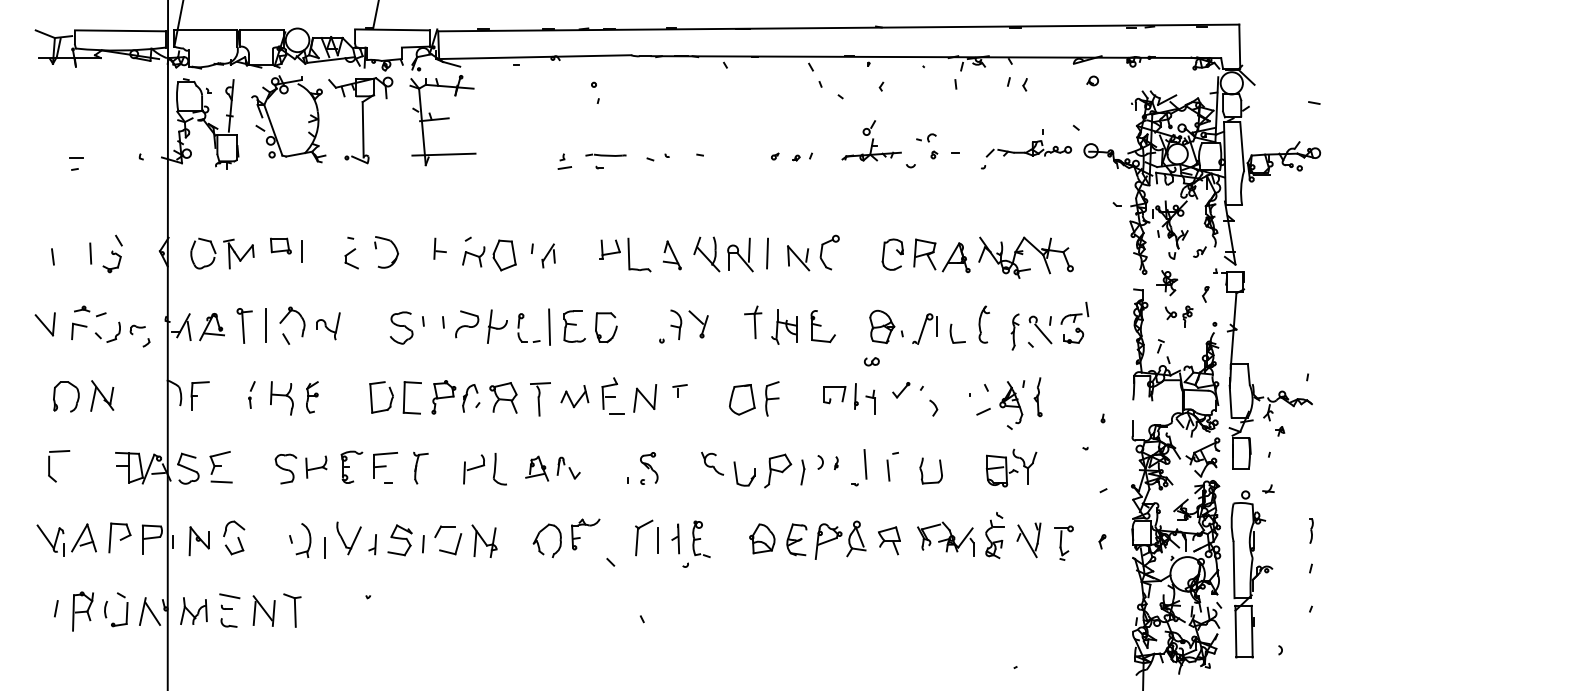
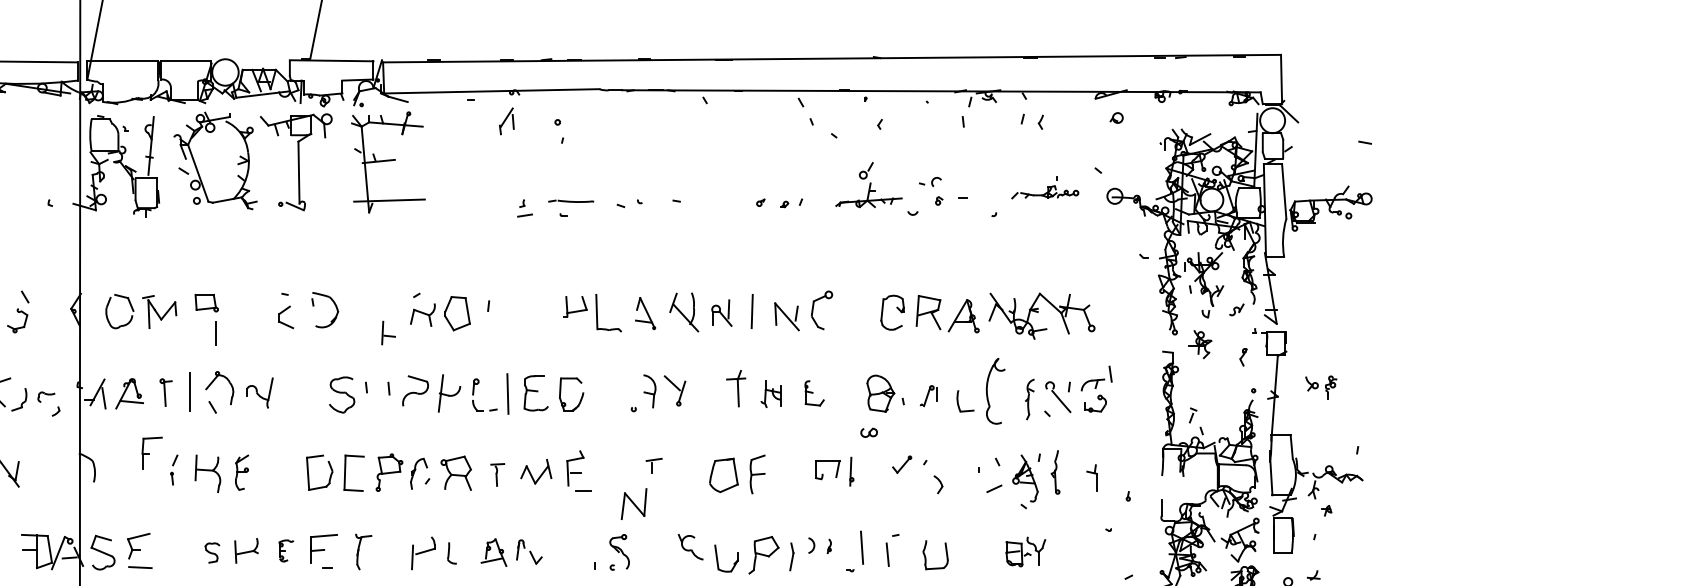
part: (1028, 143) -> (1044, 188), size x0.7
part: (439, 248) -> (387, 332), moved
line: (301, 251) -> (216, 333), moved
part: (740, 254) -> (721, 312), size x0.7
part: (548, 255) -> (506, 120), moved
part: (1178, 316) -> (1320, 387), moved
part: (983, 324) -> (994, 391), size x1.6
part: (244, 325) -> (165, 392), size x0.7
part: (784, 326) -> (771, 393), size x0.7
part: (822, 326) -> (813, 393), size x0.7
part: (924, 328) -> (928, 395), size x0.6
part: (199, 395) -> (151, 452), moved
part: (645, 398) -> (634, 504), moved
part: (540, 399) -> (497, 475), size x0.6
part: (870, 401) -> (1091, 477), moved
part: (351, 466) -> (285, 550), size x0.6
part: (1011, 467) -> (1025, 551), size x0.7
part: (285, 468) -> (211, 552), size x0.6
part: (499, 469) -> (451, 553), size x0.6

